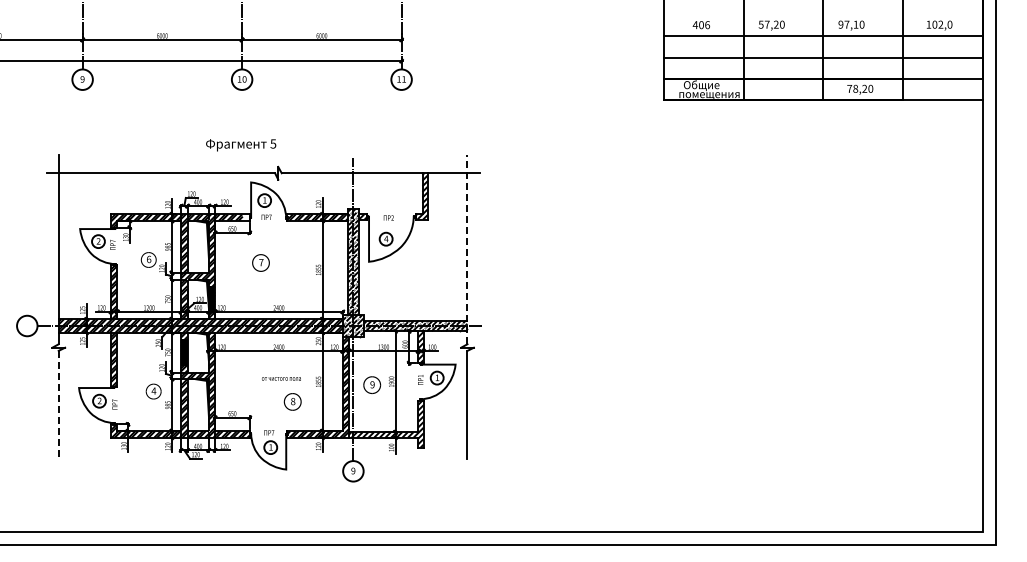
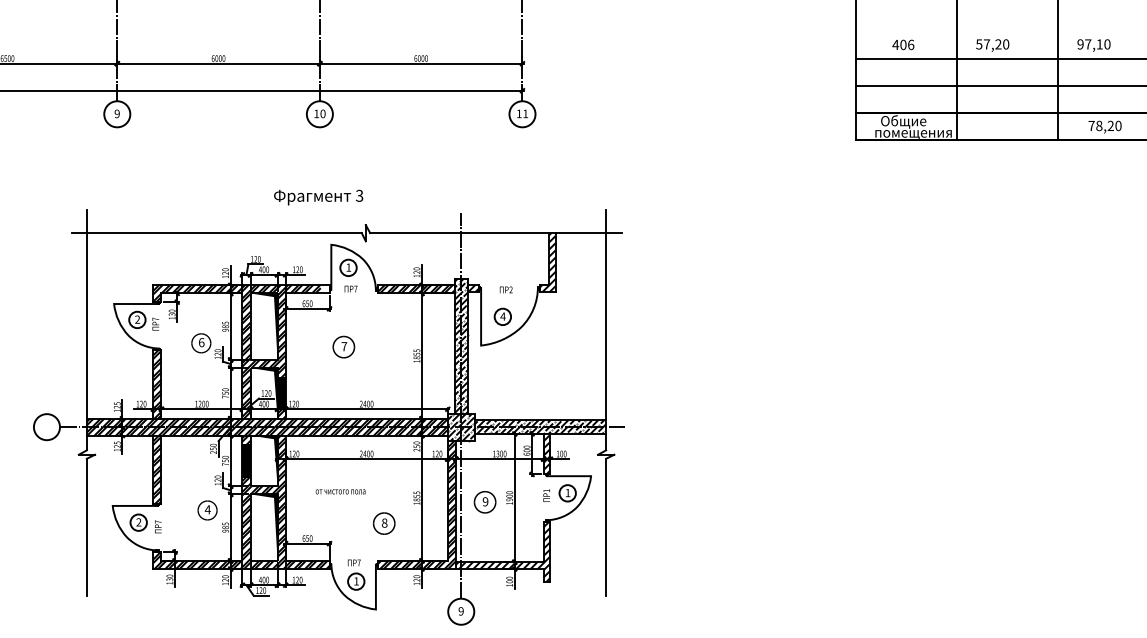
text: (273, 143) -> (359, 195), 5 -> 3
line: (467, 249) -> (606, 329), dashed -> solid
text: (281, 378) -> (340, 491), moved
line: (58, 405) -> (86, 528), dashed -> solid

